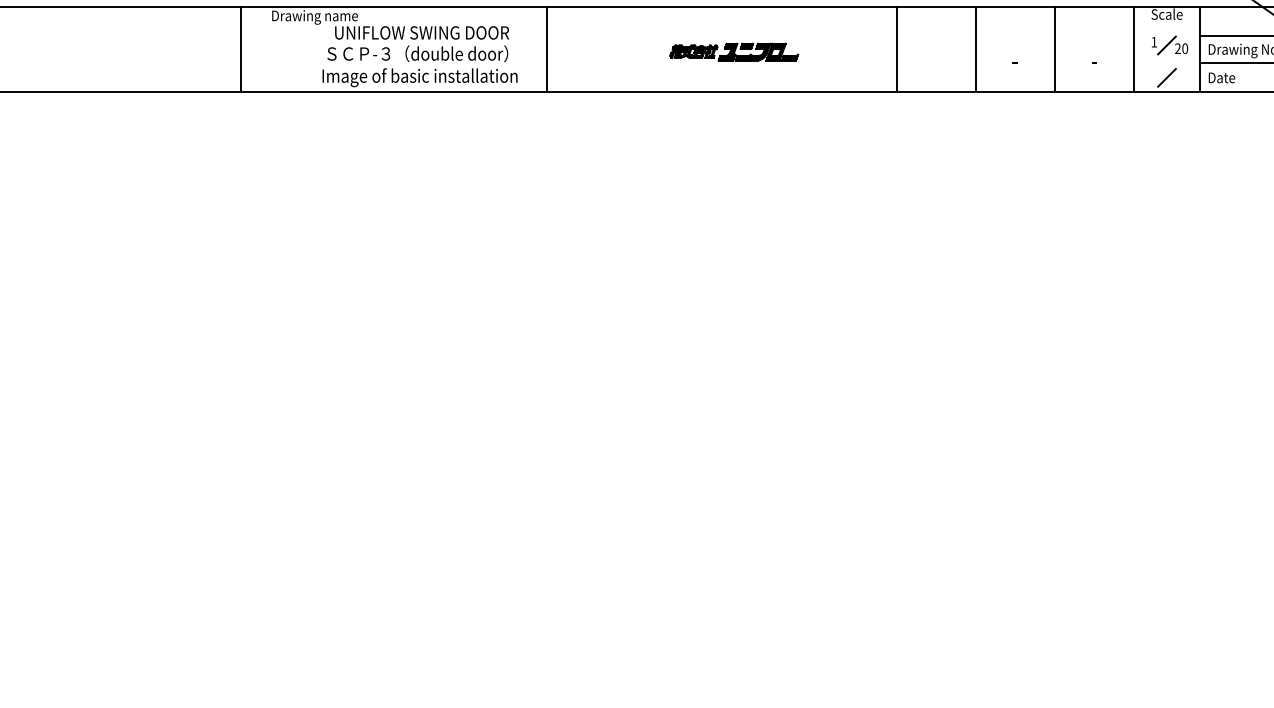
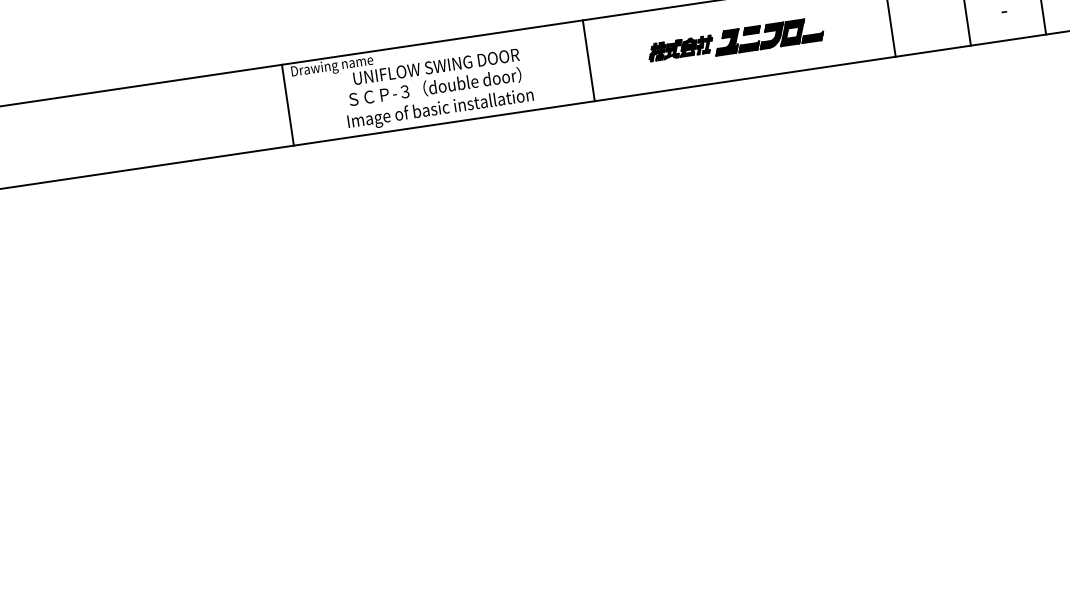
line: (241, 49) -> (288, 104), moved
line: (546, 49) -> (588, 60), moved
part: (733, 52) -> (735, 41), size x1.43

